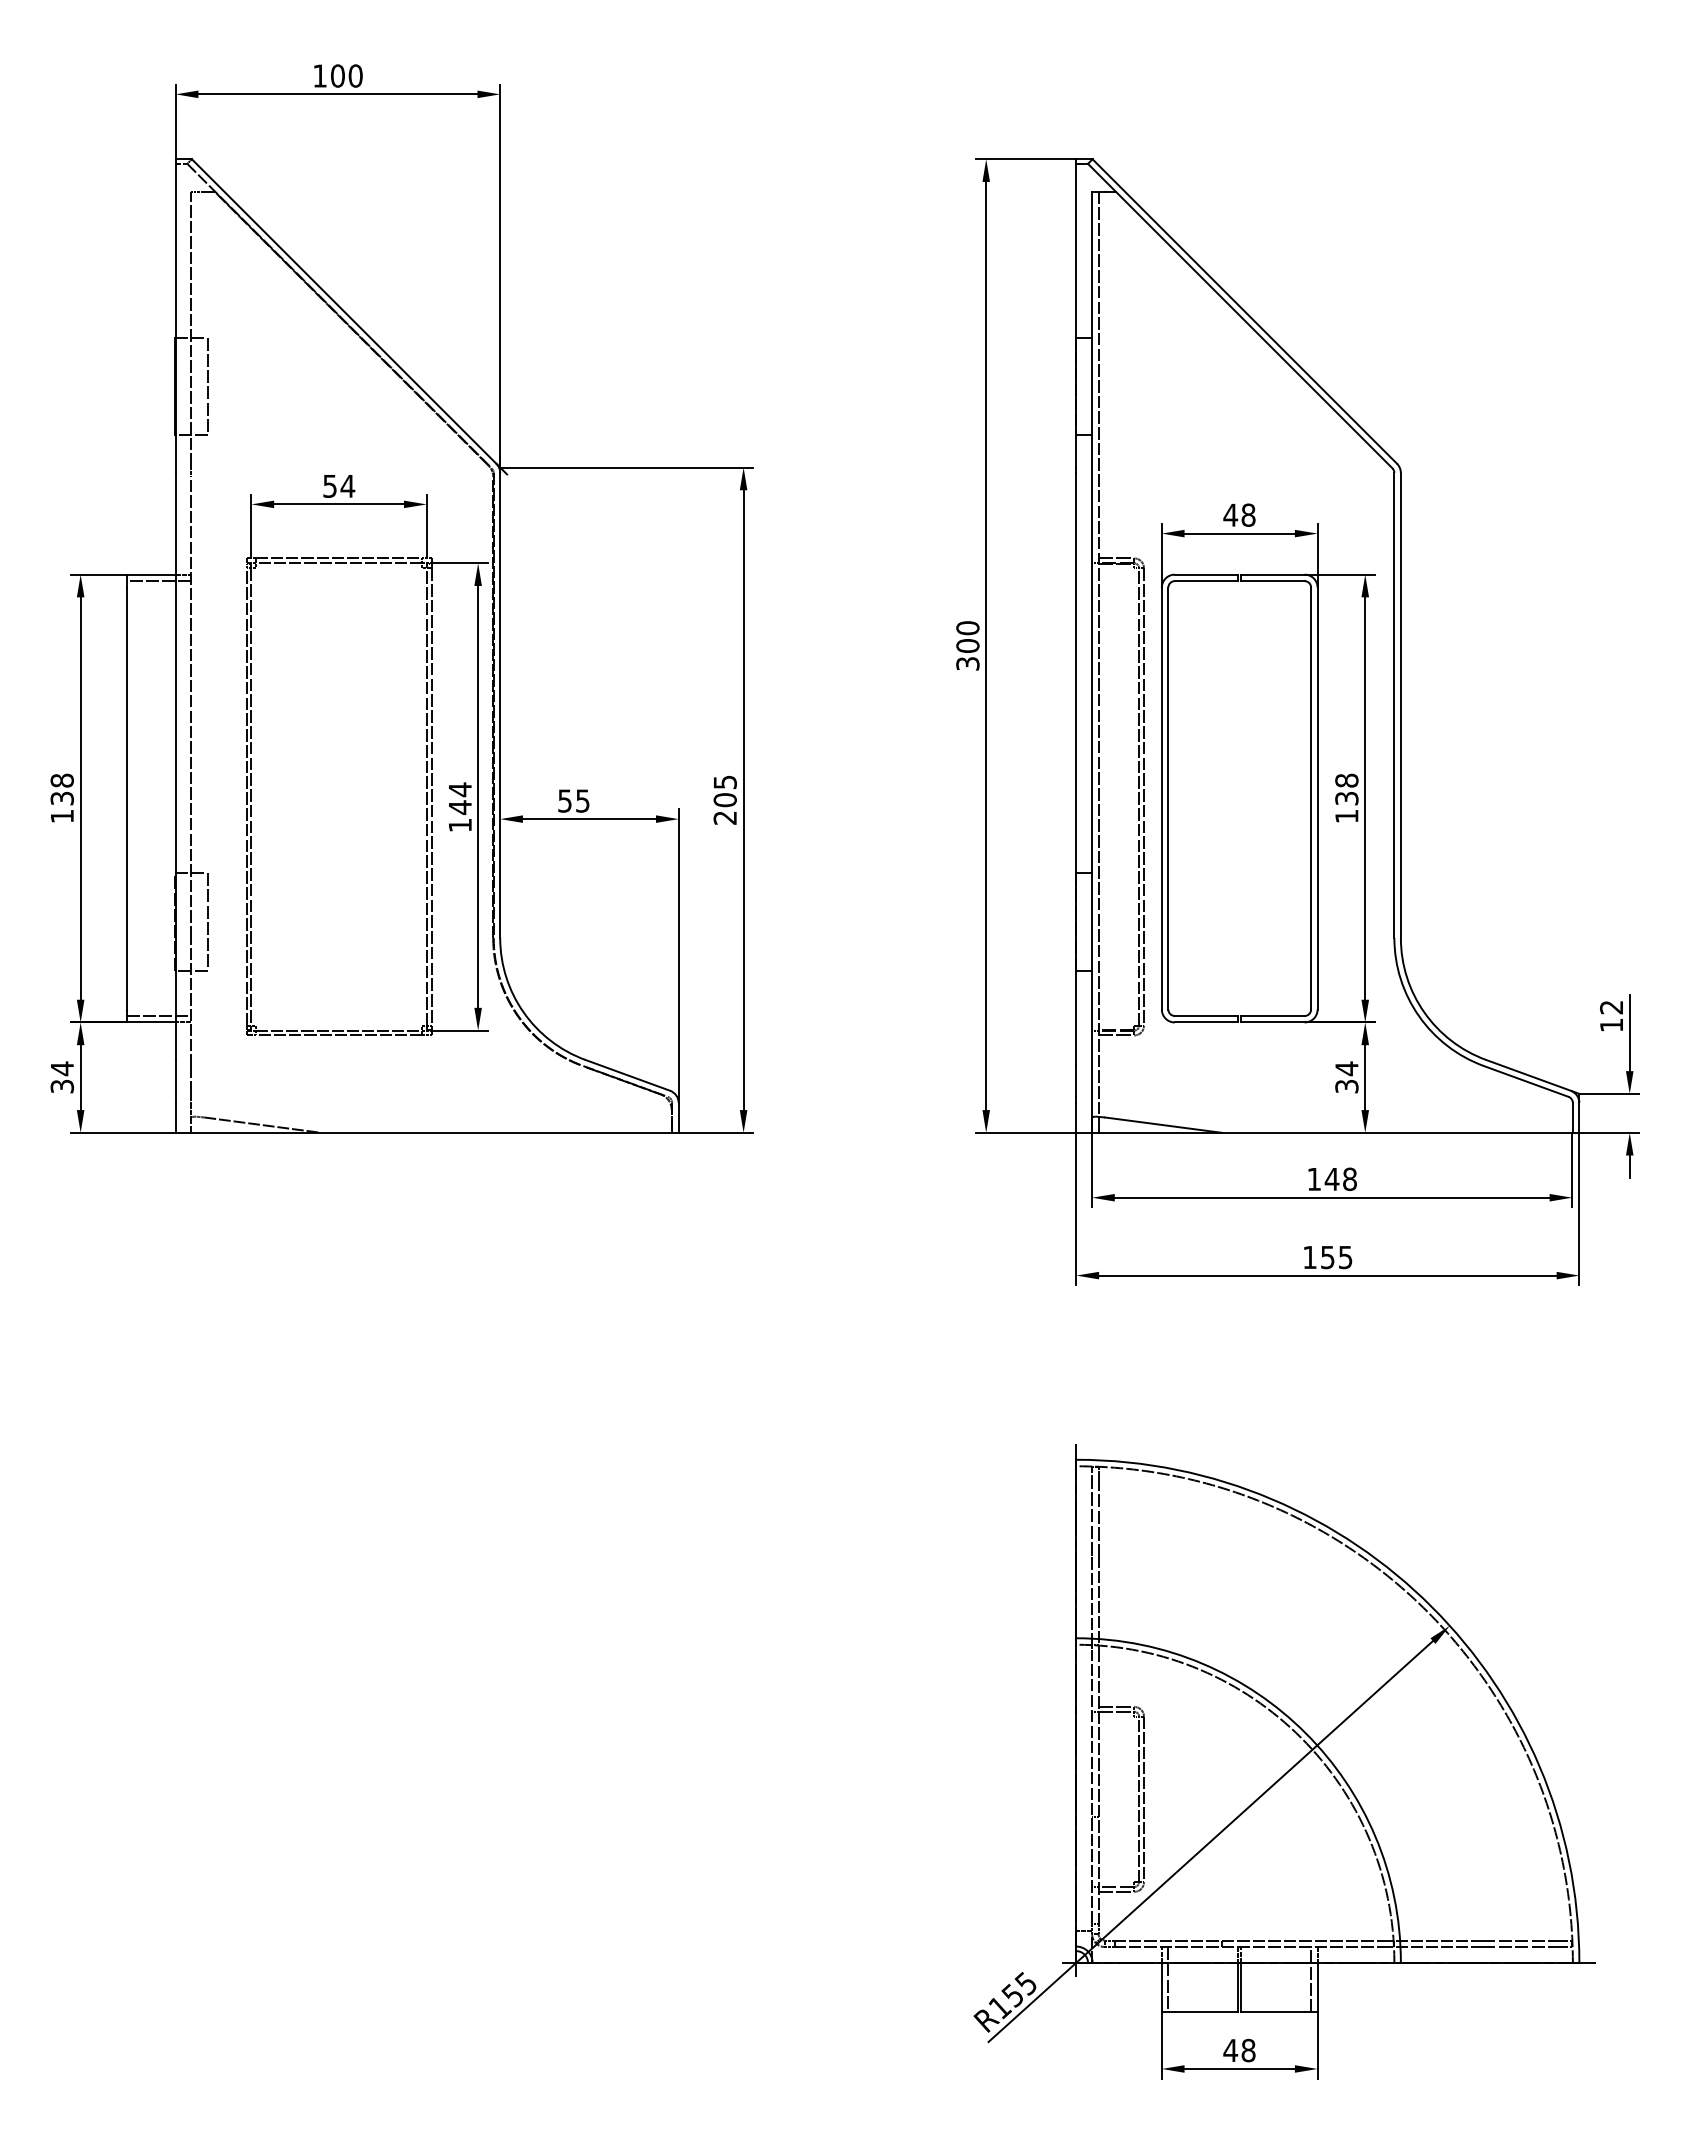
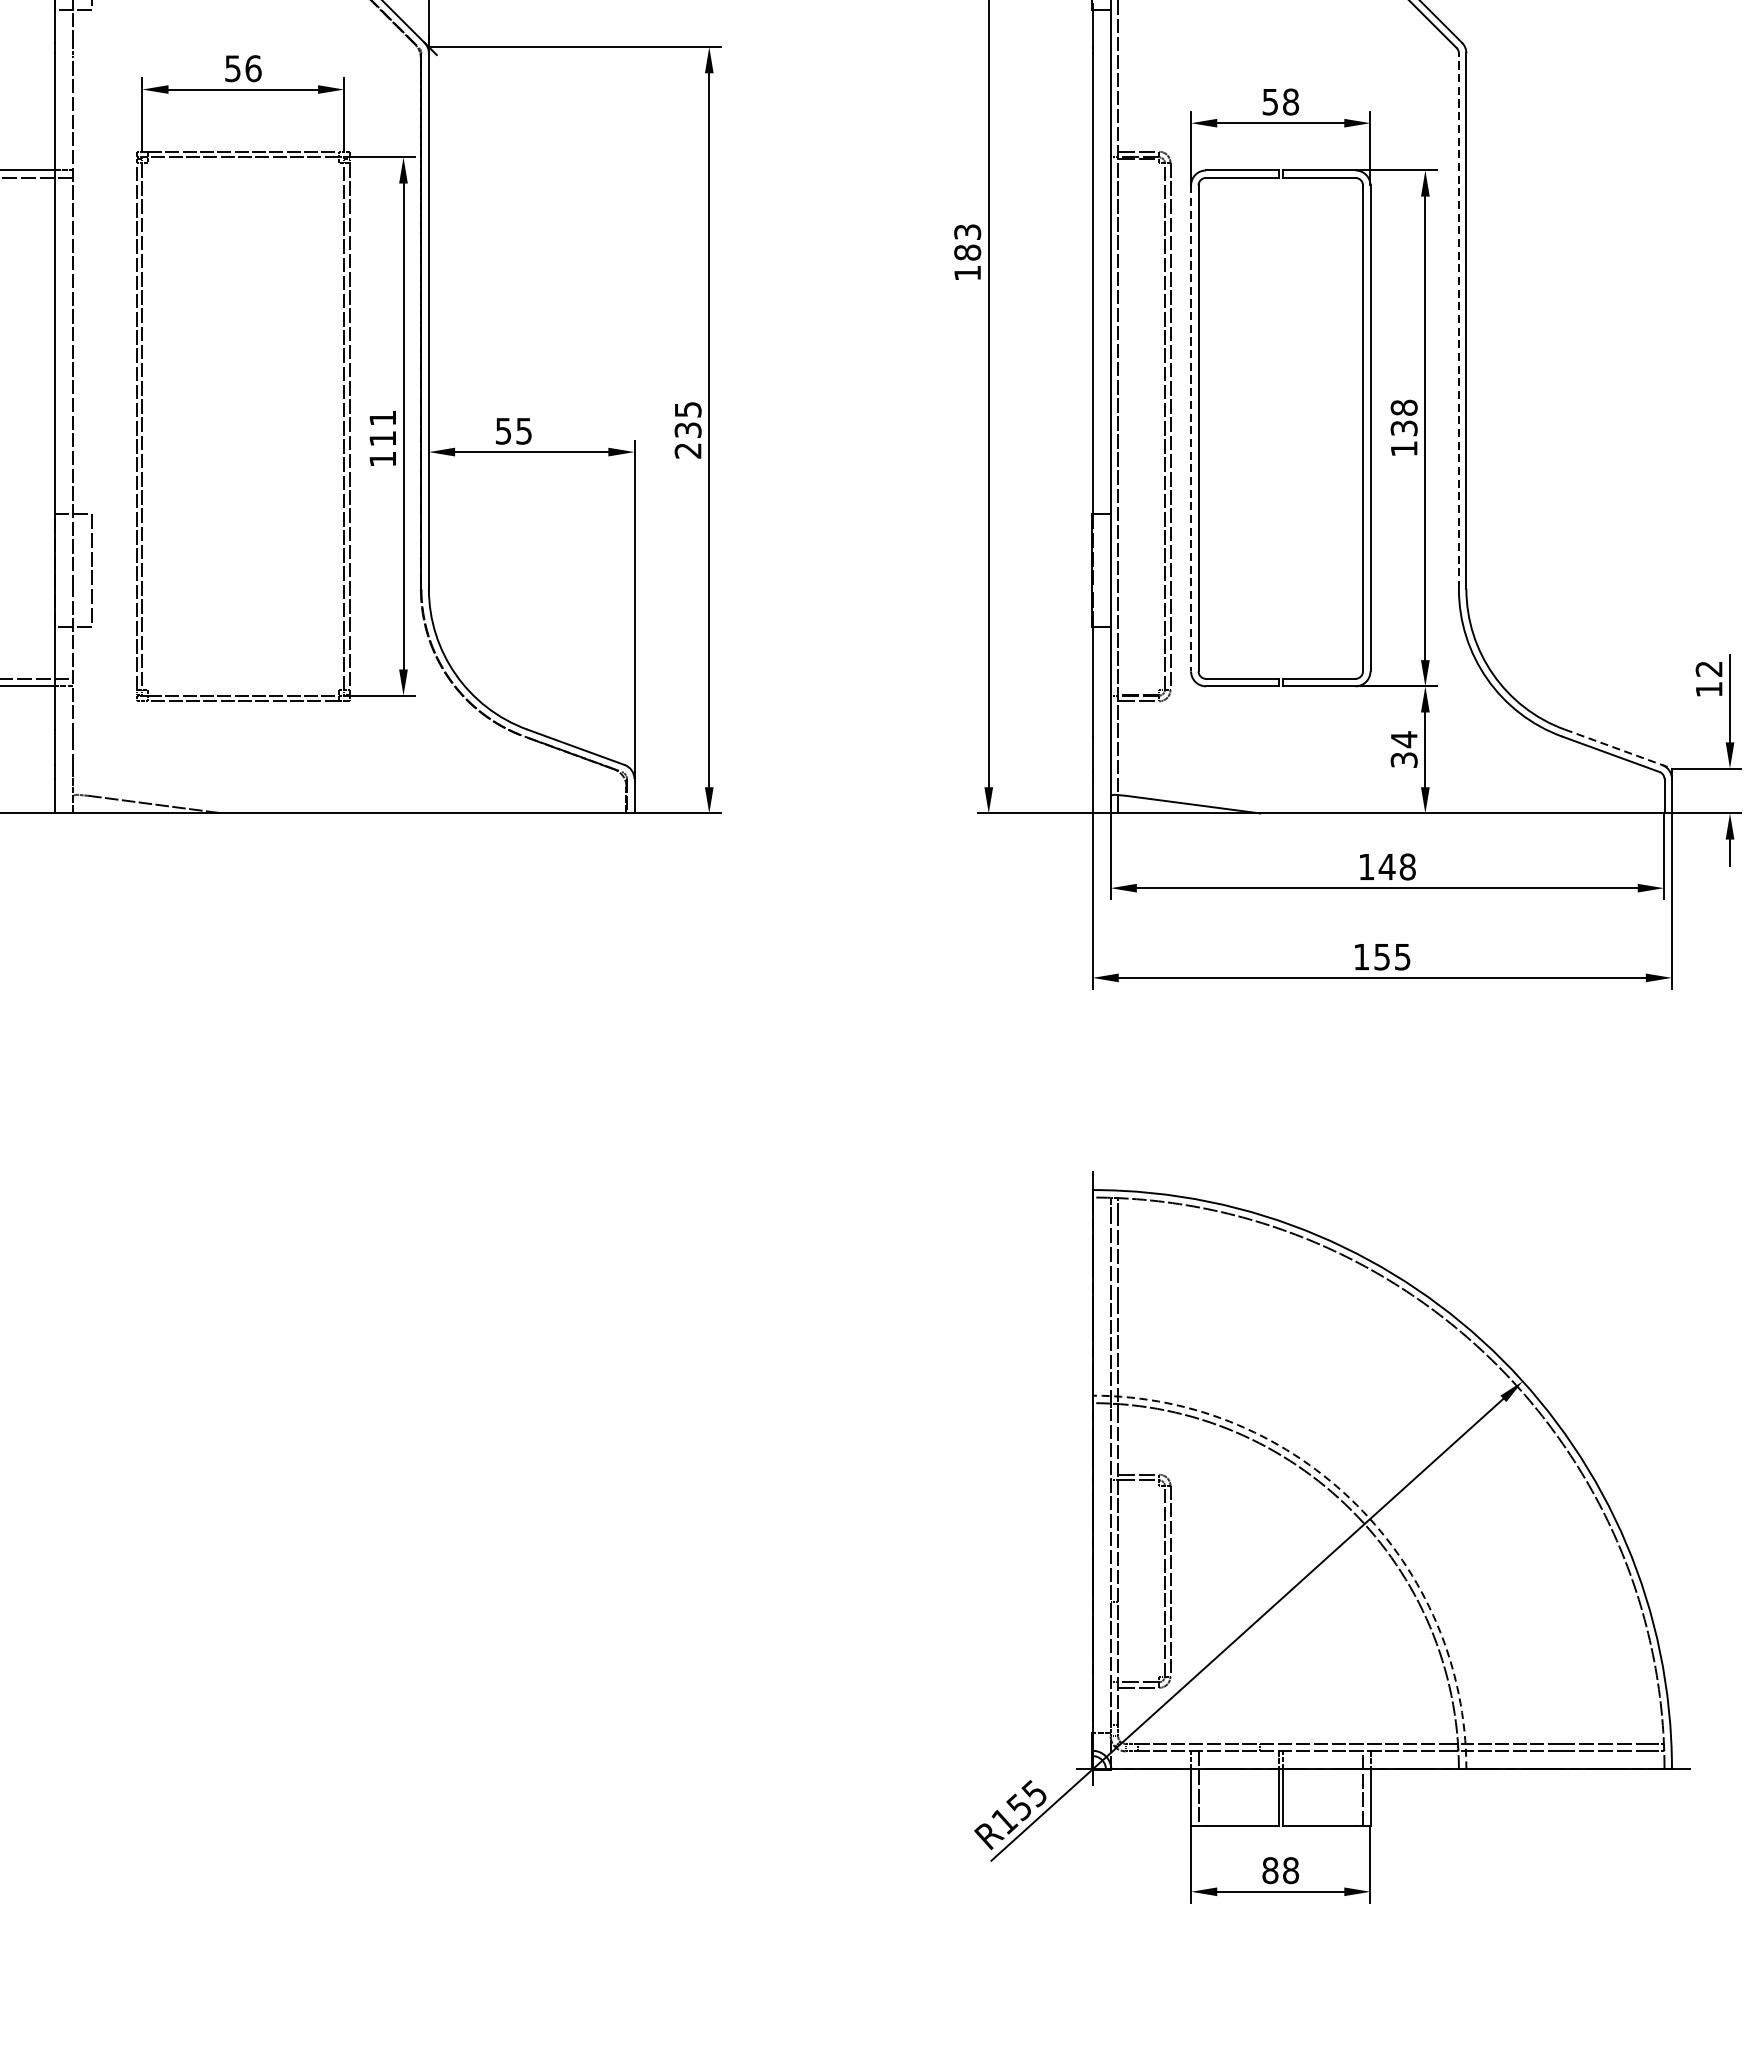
text: (347, 485) -> (253, 67), 54 -> 56
text: (1230, 514) -> (1270, 101), 48 -> 58
text: (967, 645) -> (967, 252), 300 -> 183
line: (1394, 705) -> (1459, 321), solid -> dashed
text: (460, 798) -> (383, 428), 144 -> 111
line: (1161, 798) -> (1190, 428), solid -> dashed
text: (724, 800) -> (687, 430), 205 -> 235
line: (1532, 1076) -> (1618, 748), solid -> dashed
arc: (1305, 1733) -> (1356, 1505), solid -> dashed
text: (1230, 2050) -> (1270, 1870), 48 -> 88

